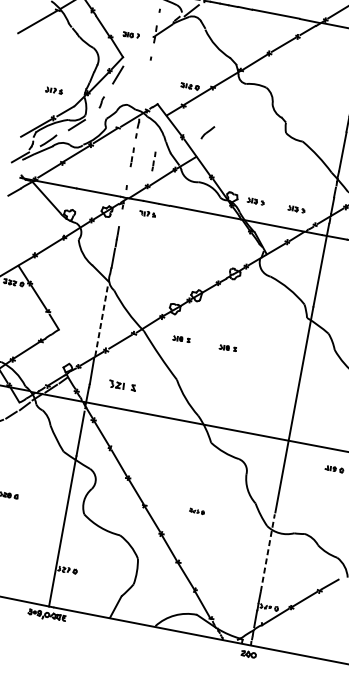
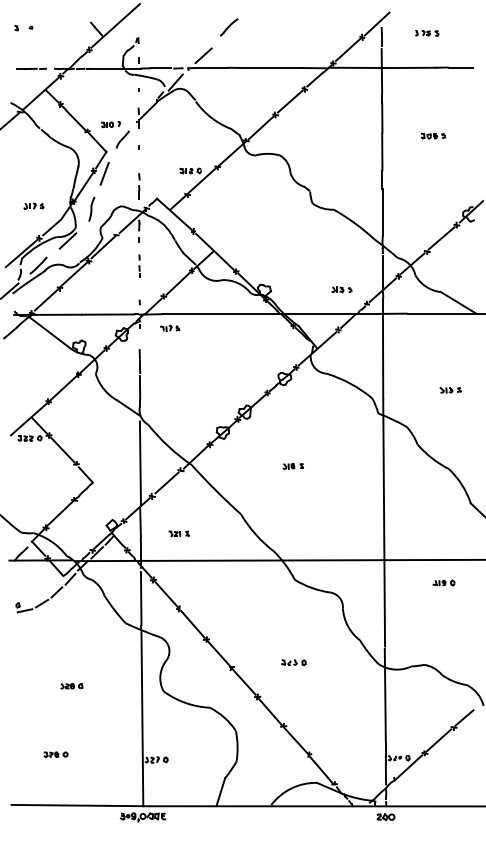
line: (145, 91) -> (139, 186), added
part: (101, 101) -> (91, 208), size x1.67
part: (207, 132) -> (122, 139), moved
line: (153, 160) -> (165, 265), removed
part: (255, 201) -> (292, 289), removed
line: (101, 322) -> (140, 464), dashed -> solid
part: (180, 339) -> (236, 466), removed
part: (121, 385) -> (178, 533), size x0.62
part: (196, 511) -> (293, 662), size x1.43
line: (267, 553) -> (385, 695), dashed -> solid

